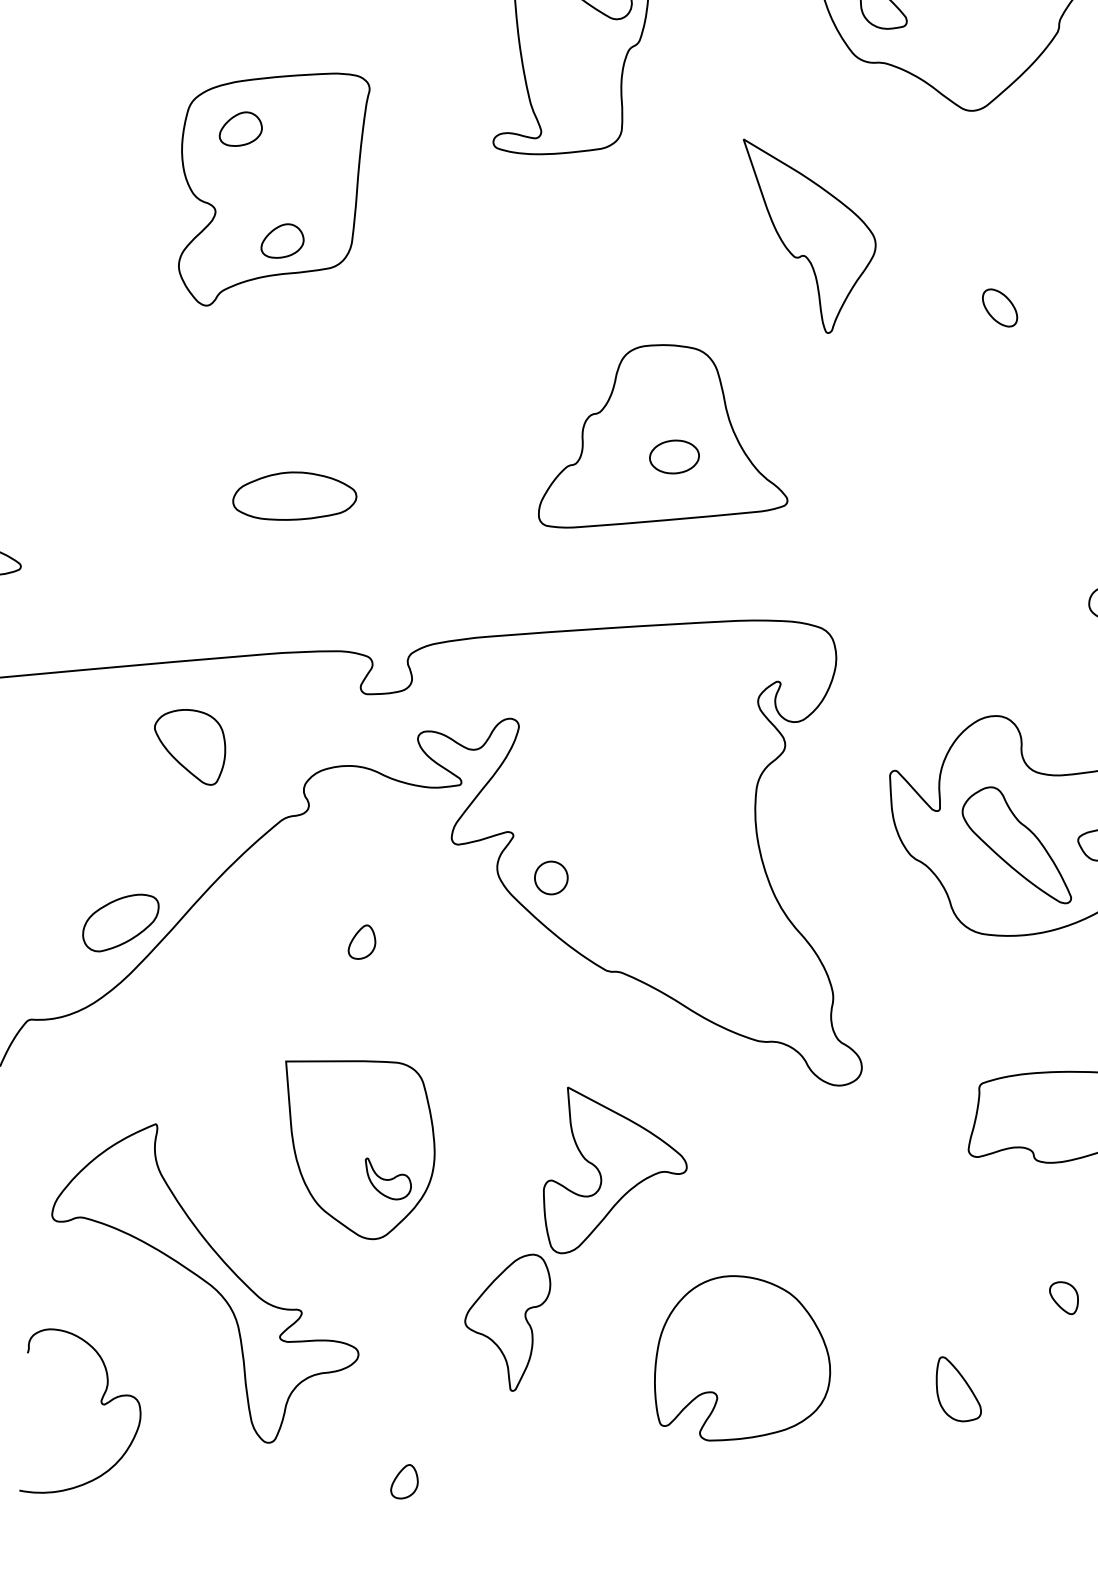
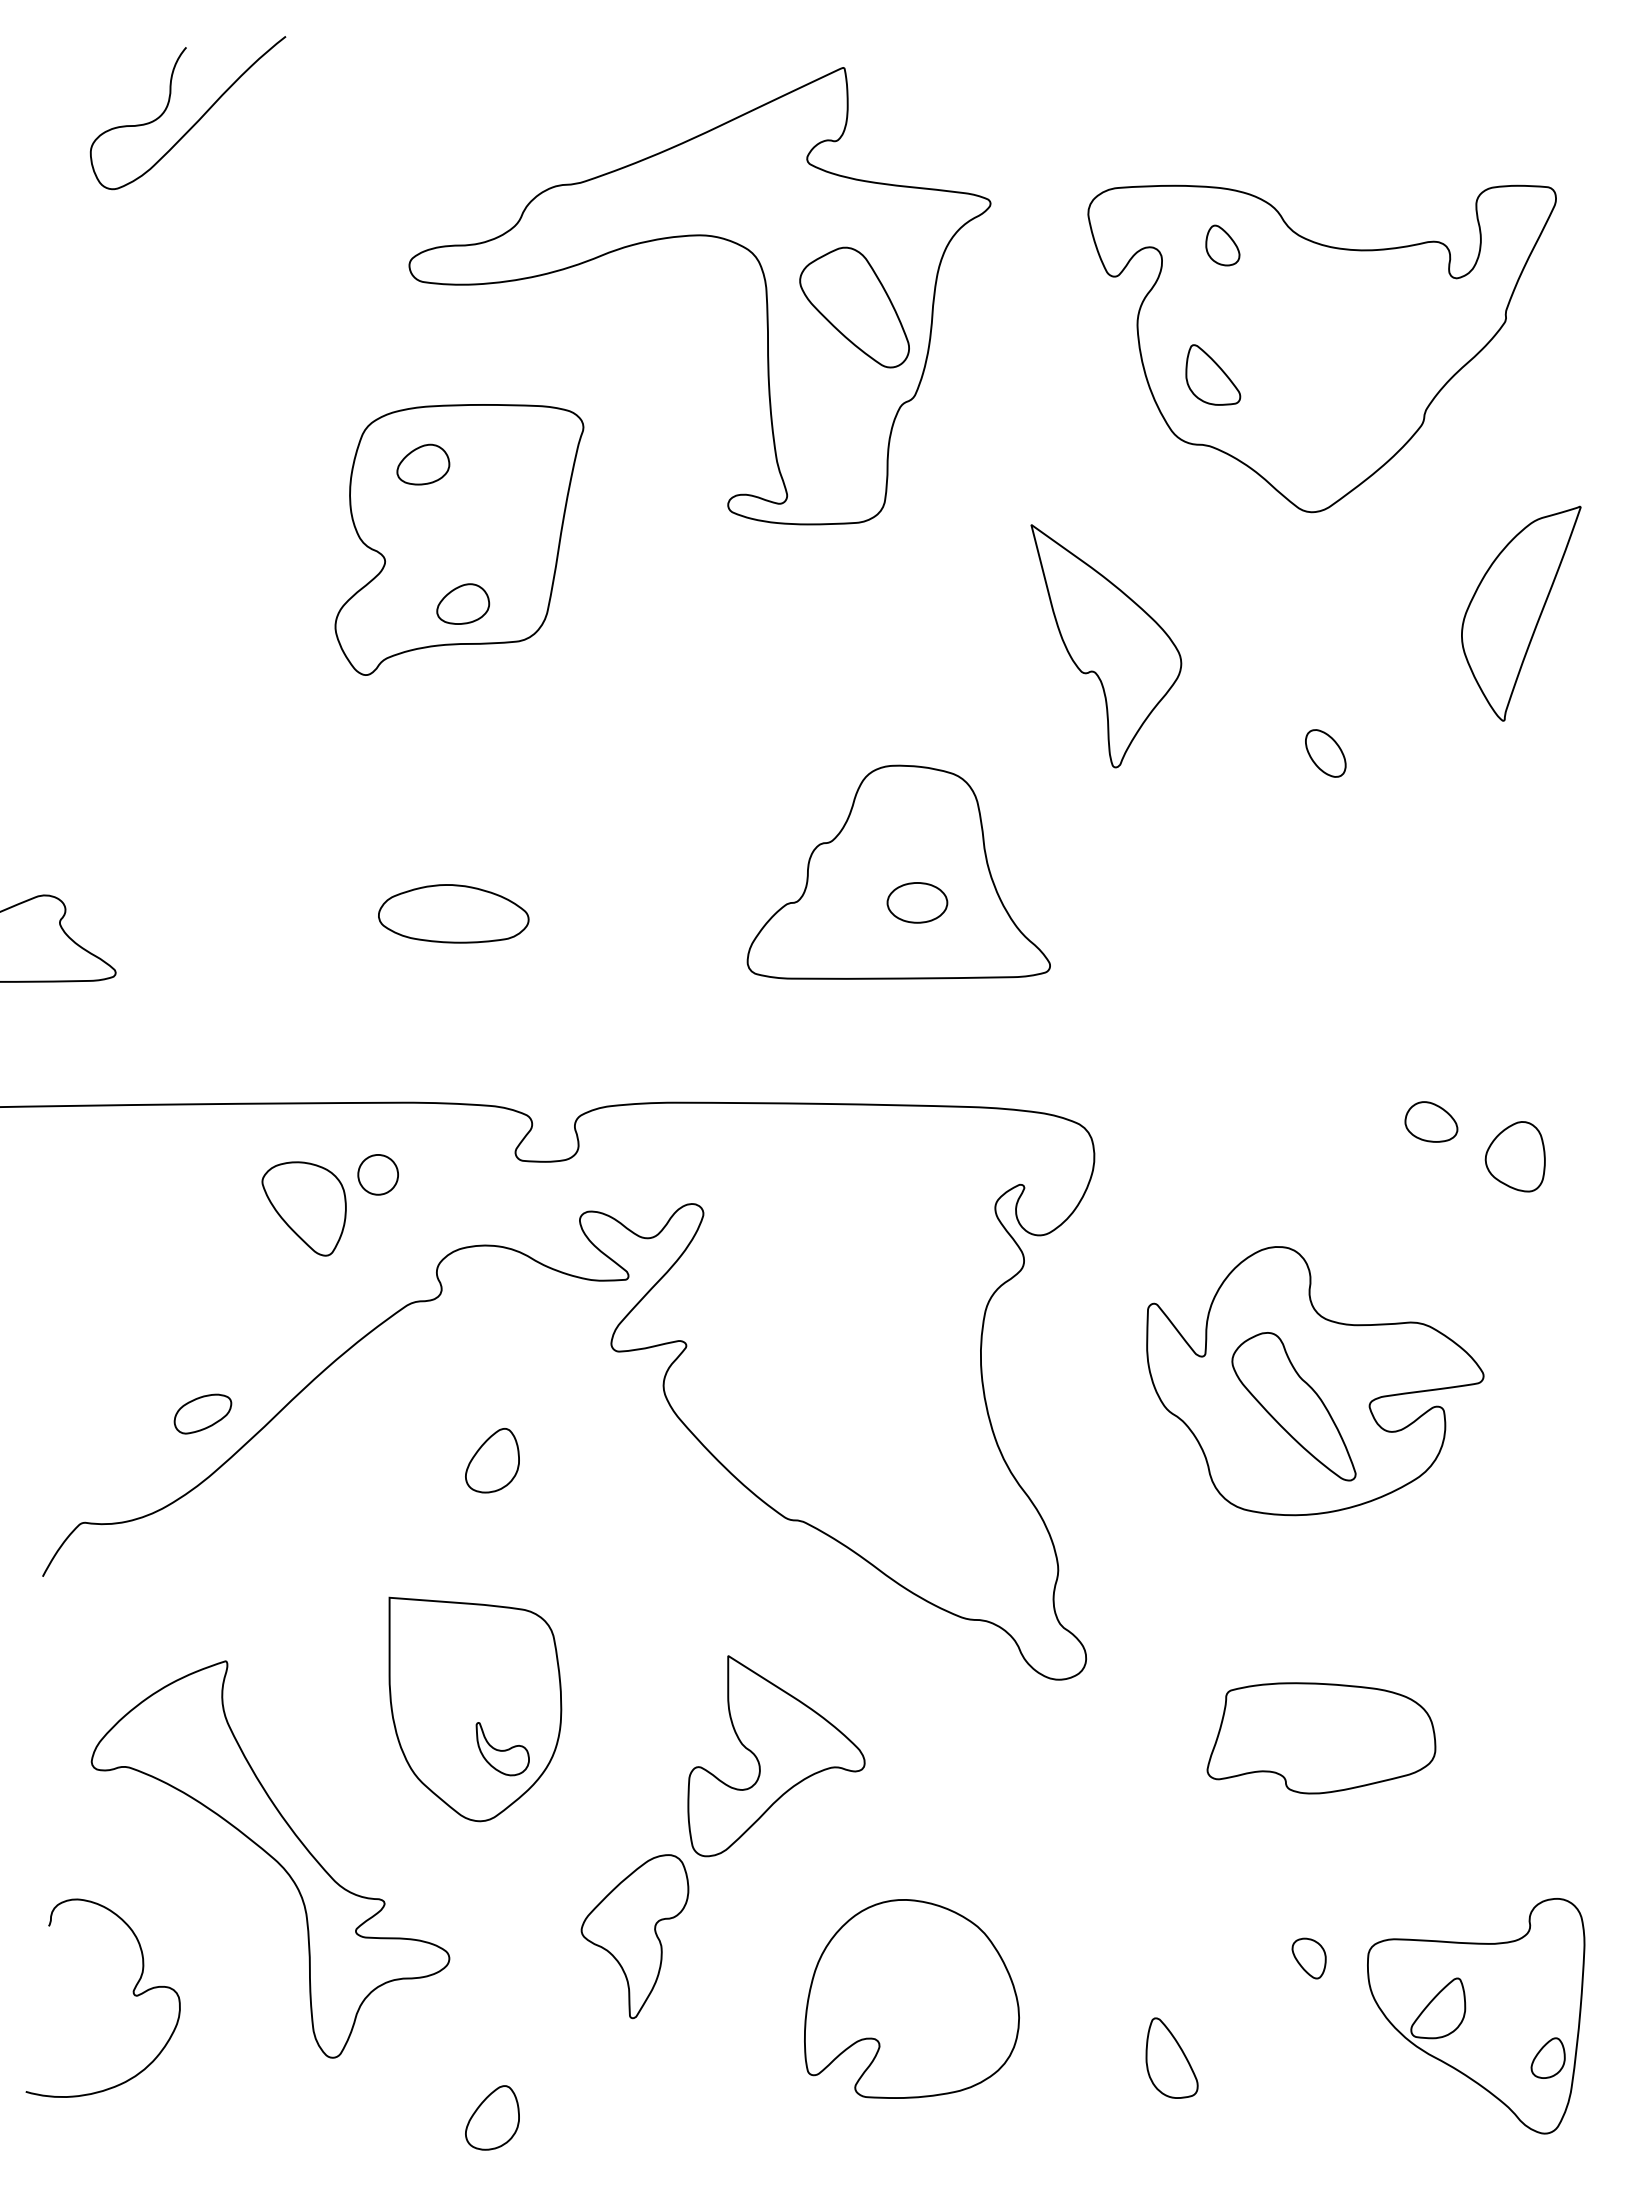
part: (550, 877) -> (377, 1174), moved
part: (120, 922) -> (202, 1413), size x0.6
part: (361, 942) -> (492, 1460), size x1.6
part: (404, 1481) -> (492, 2117), size x1.6

